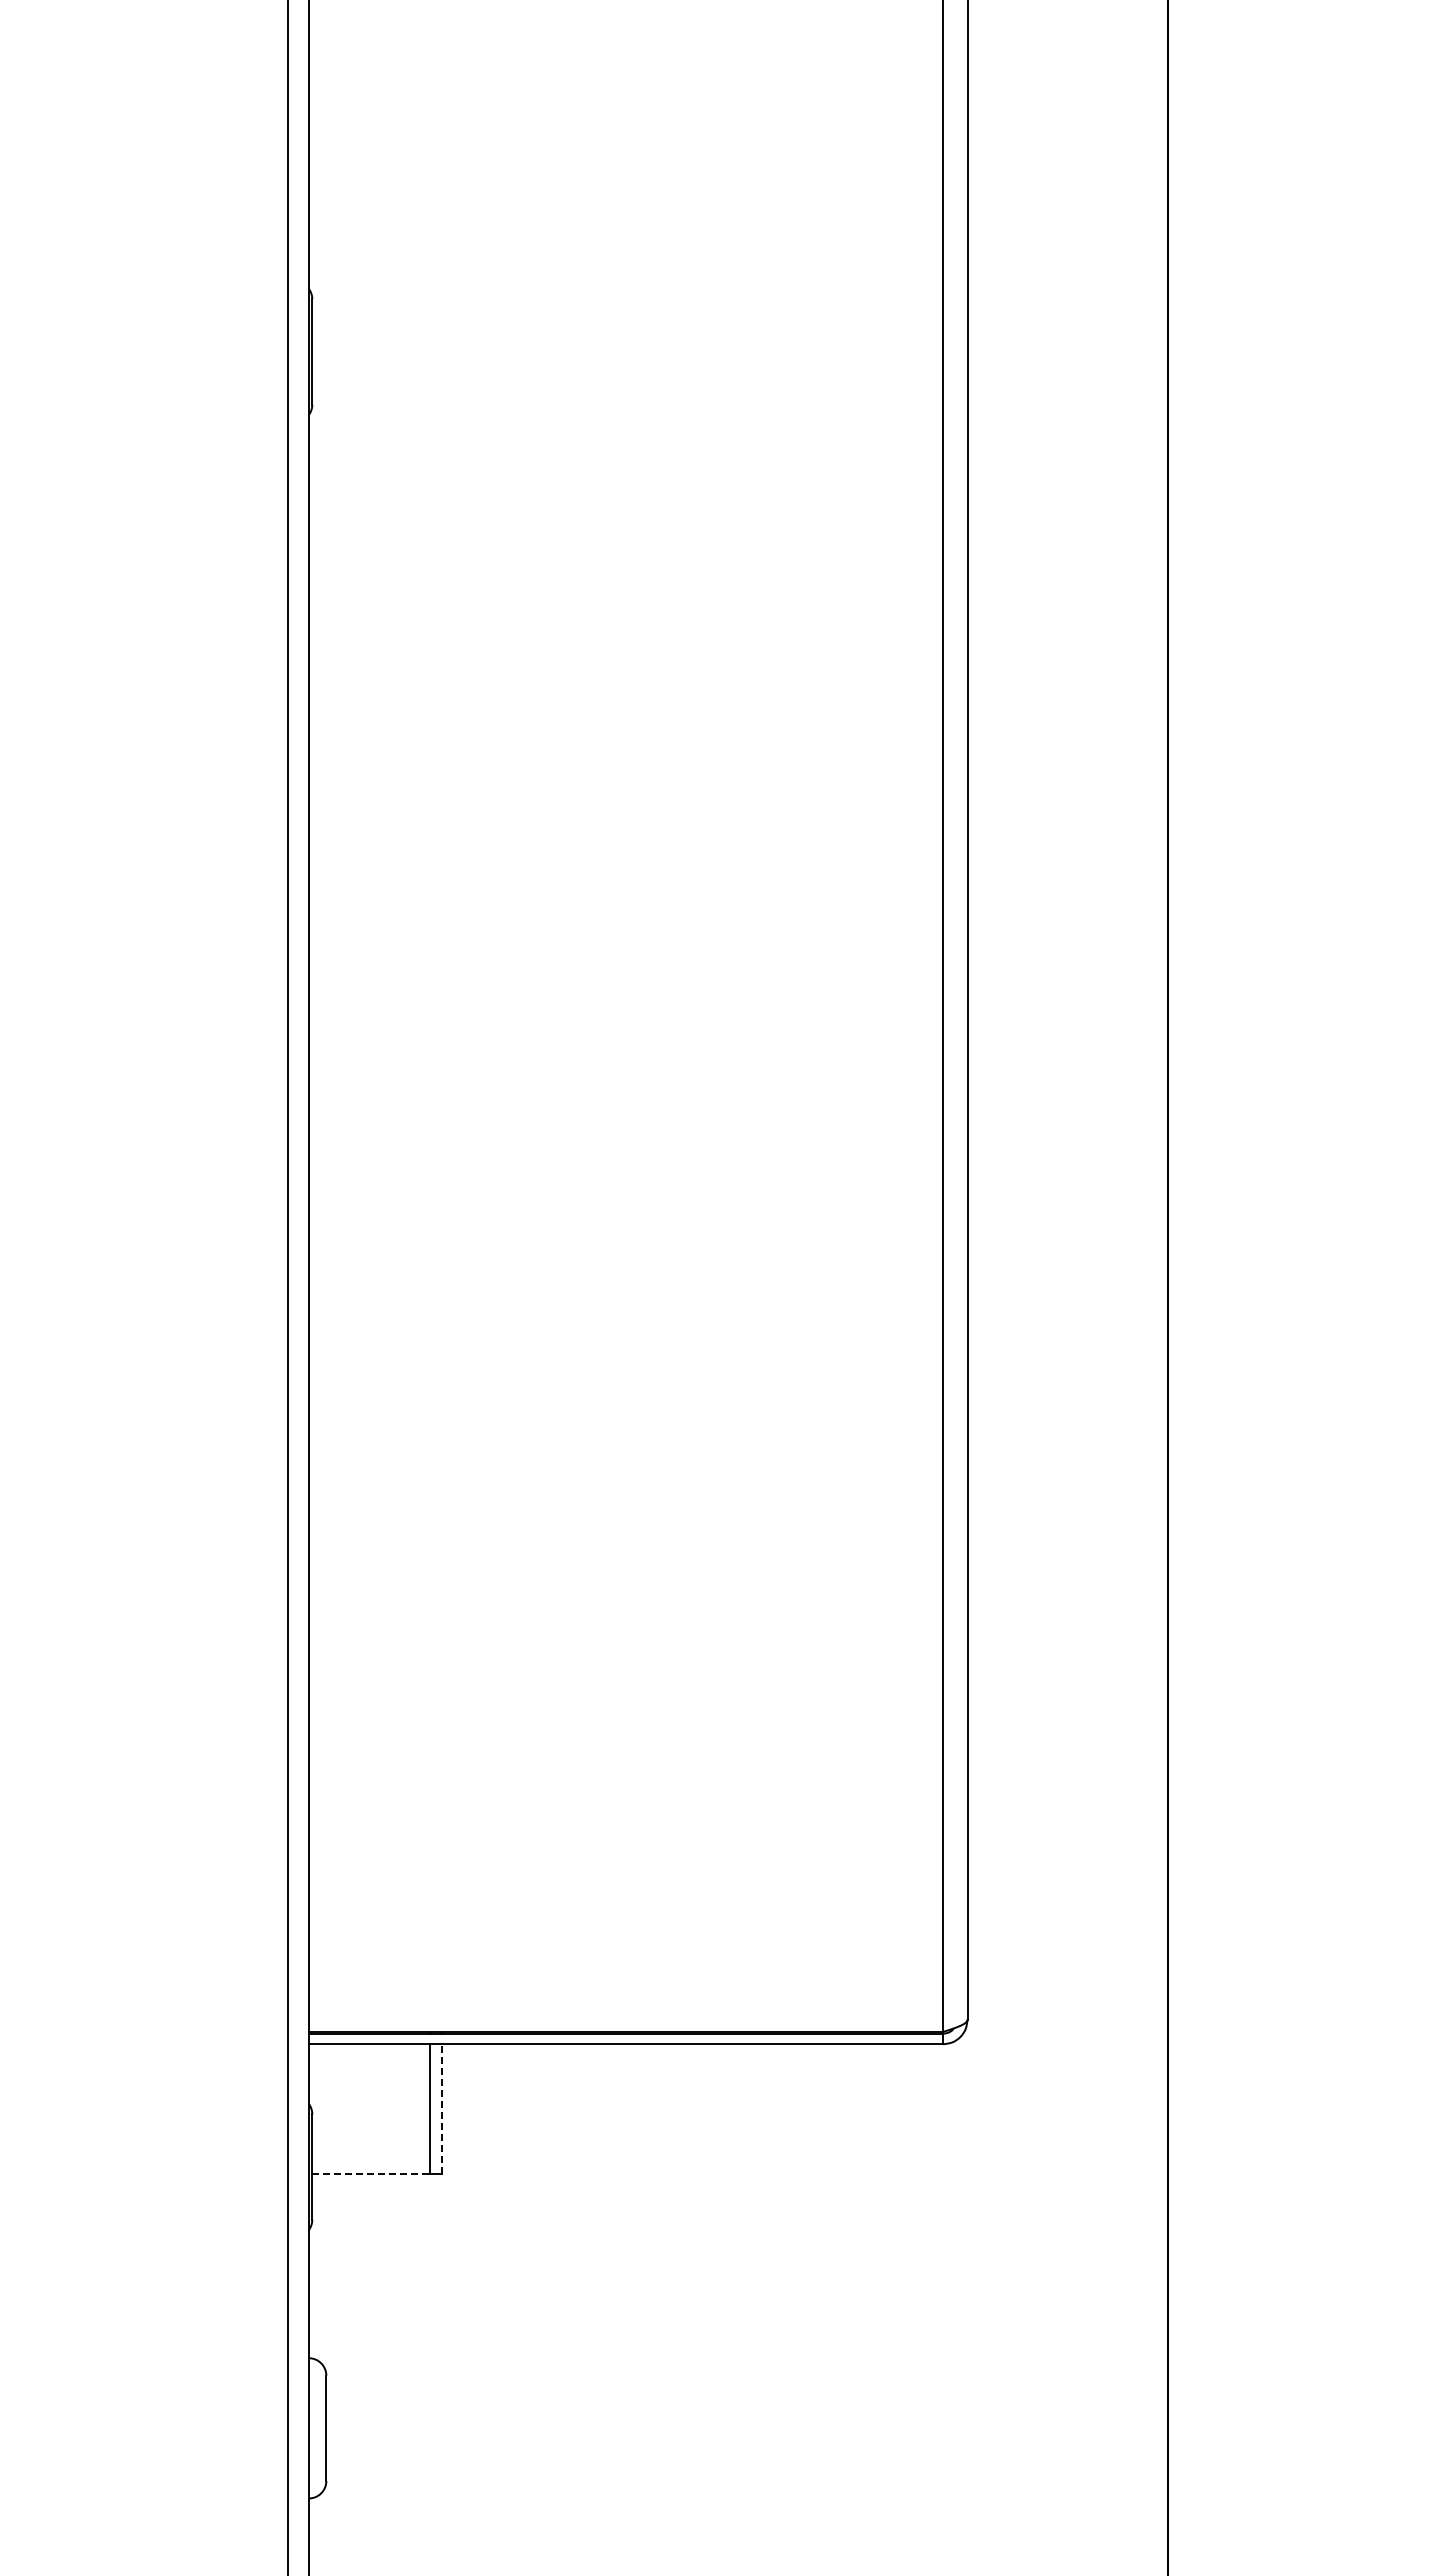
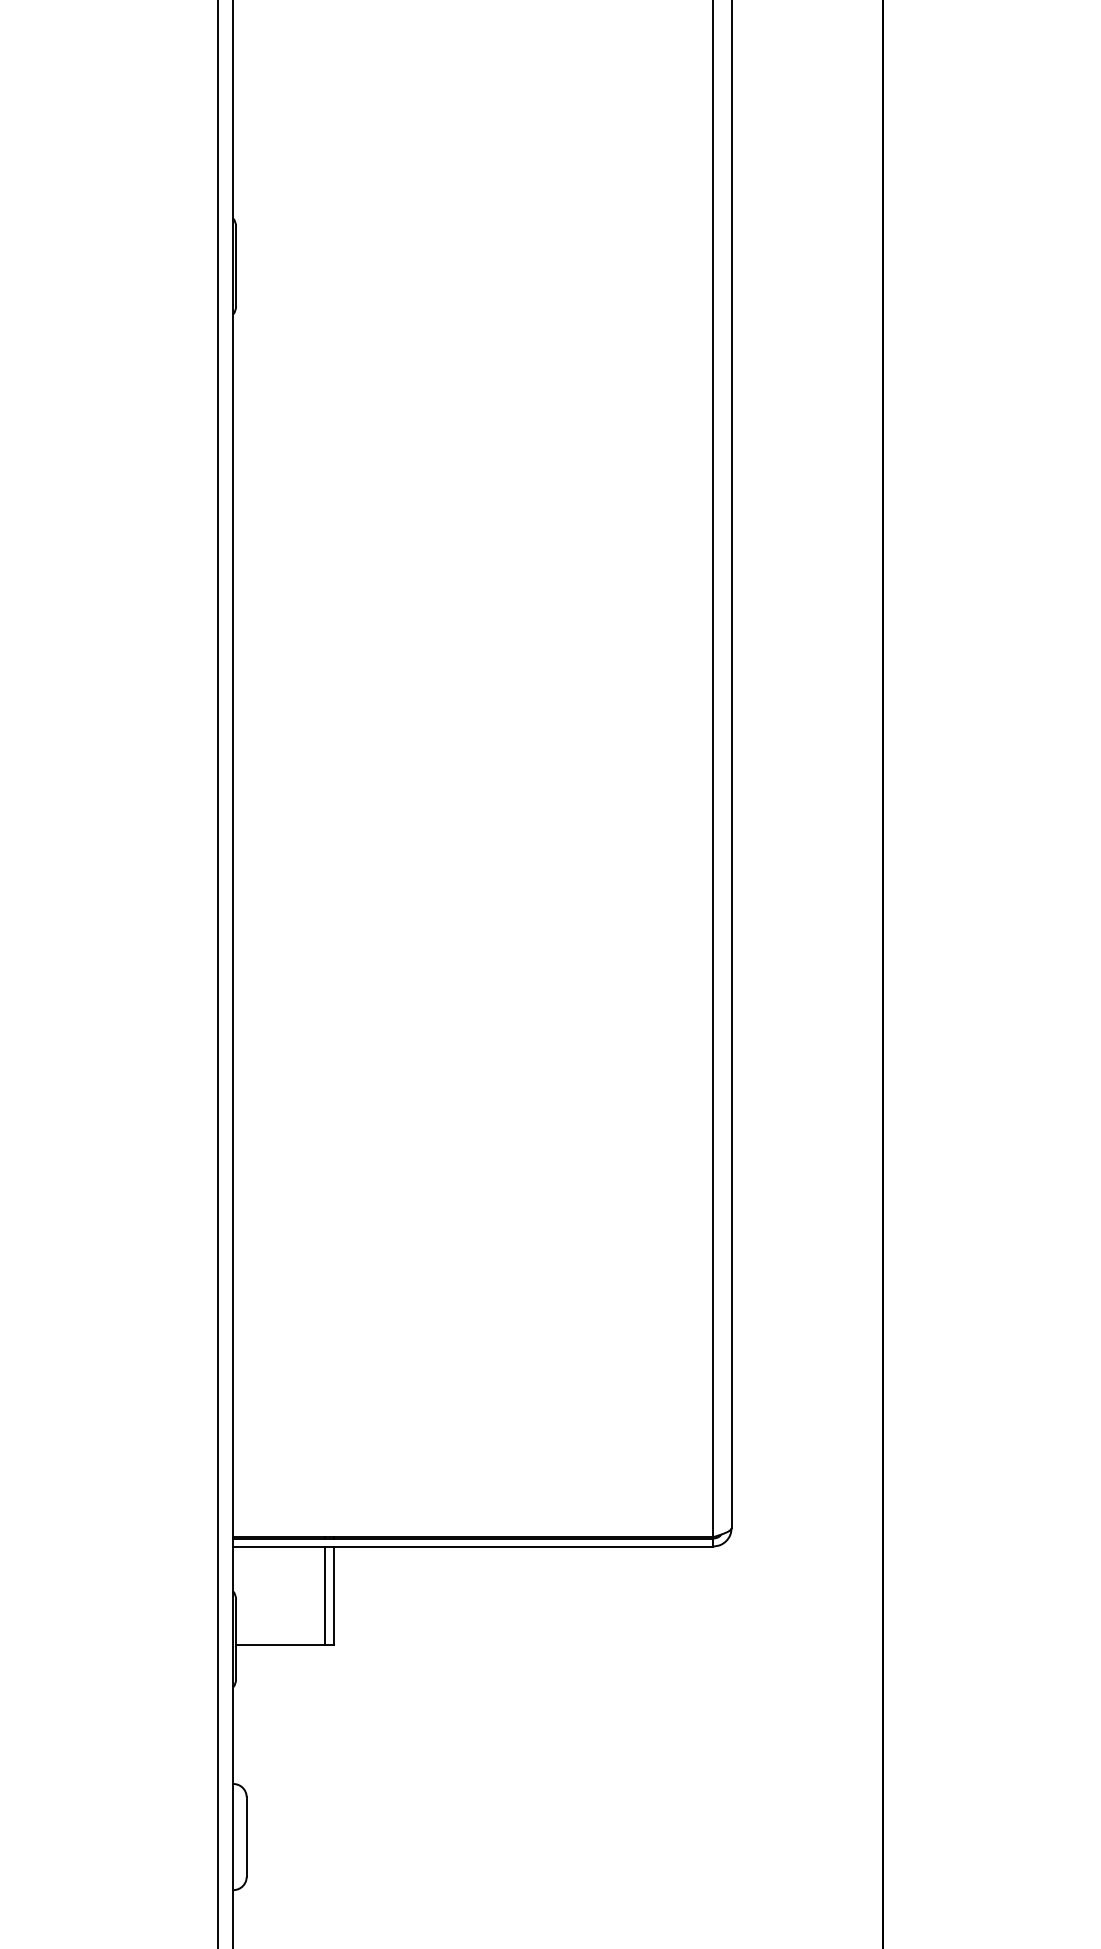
line: (442, 2109) -> (334, 1595), dashed -> solid
line: (371, 2174) -> (280, 1645), dashed -> solid

